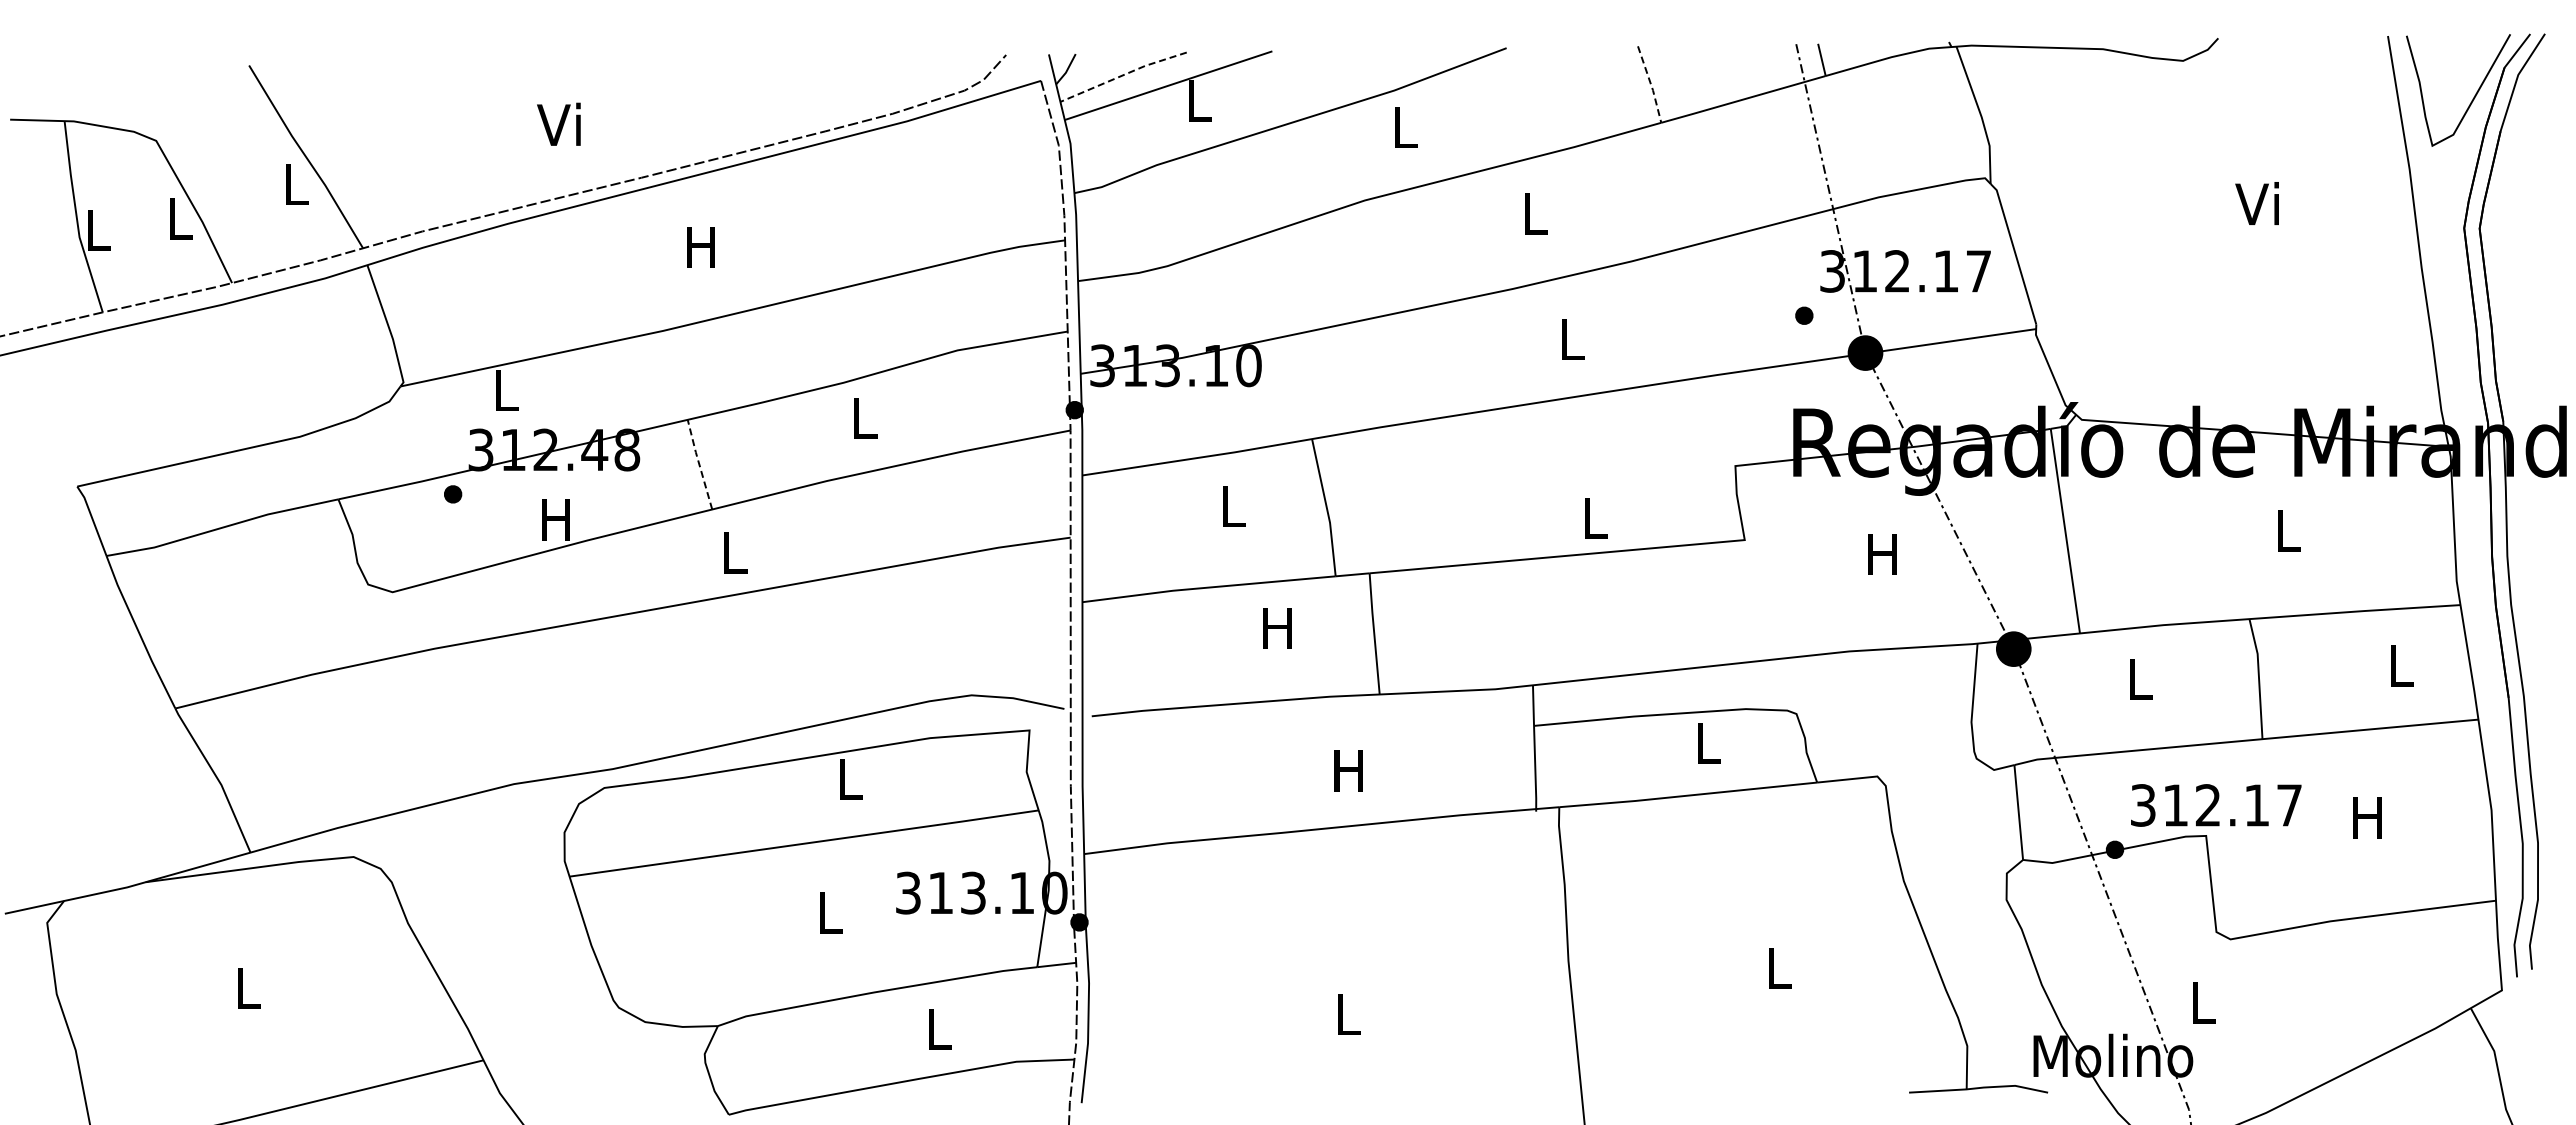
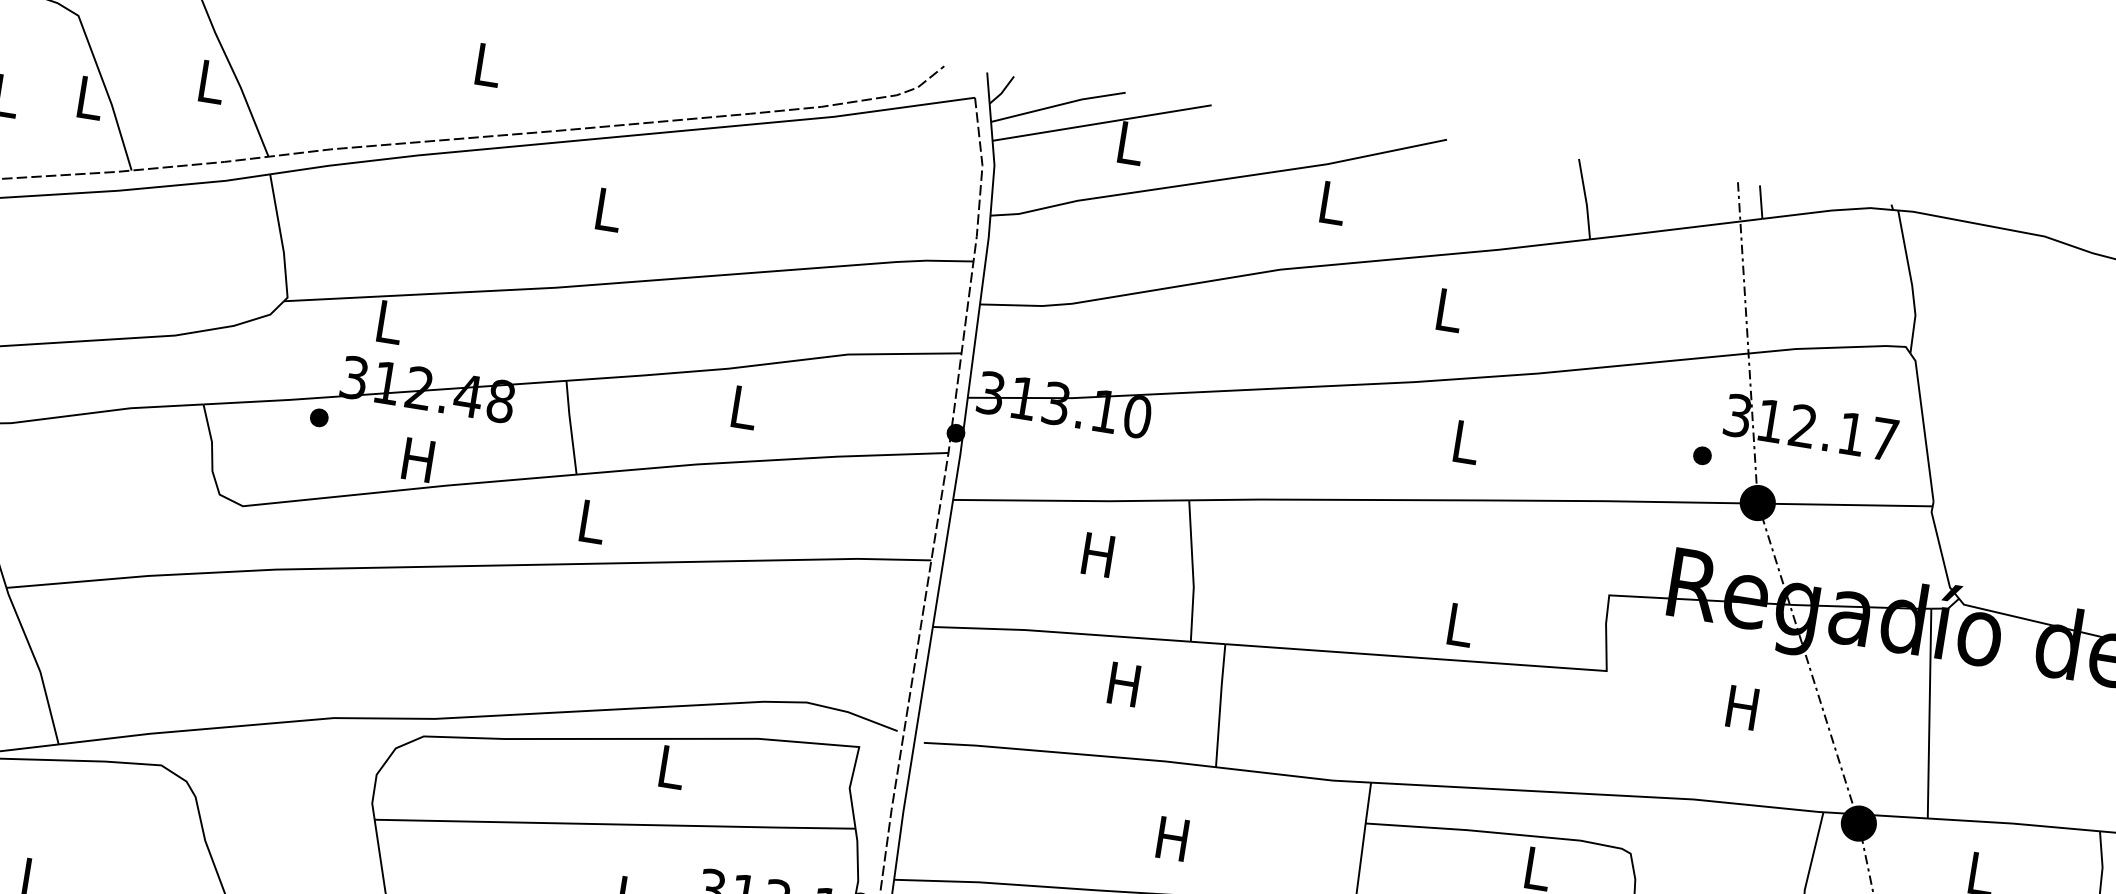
line: (1123, 75) -> (1058, 105), dashed -> solid
line: (1651, 84) -> (1586, 199), dashed -> solid
text: (558, 123) -> (484, 63), Vi -> L
text: (700, 247) -> (606, 210), H -> L
line: (699, 463) -> (571, 426), dashed -> solid
text: (1231, 506) -> (1097, 554), L -> H

